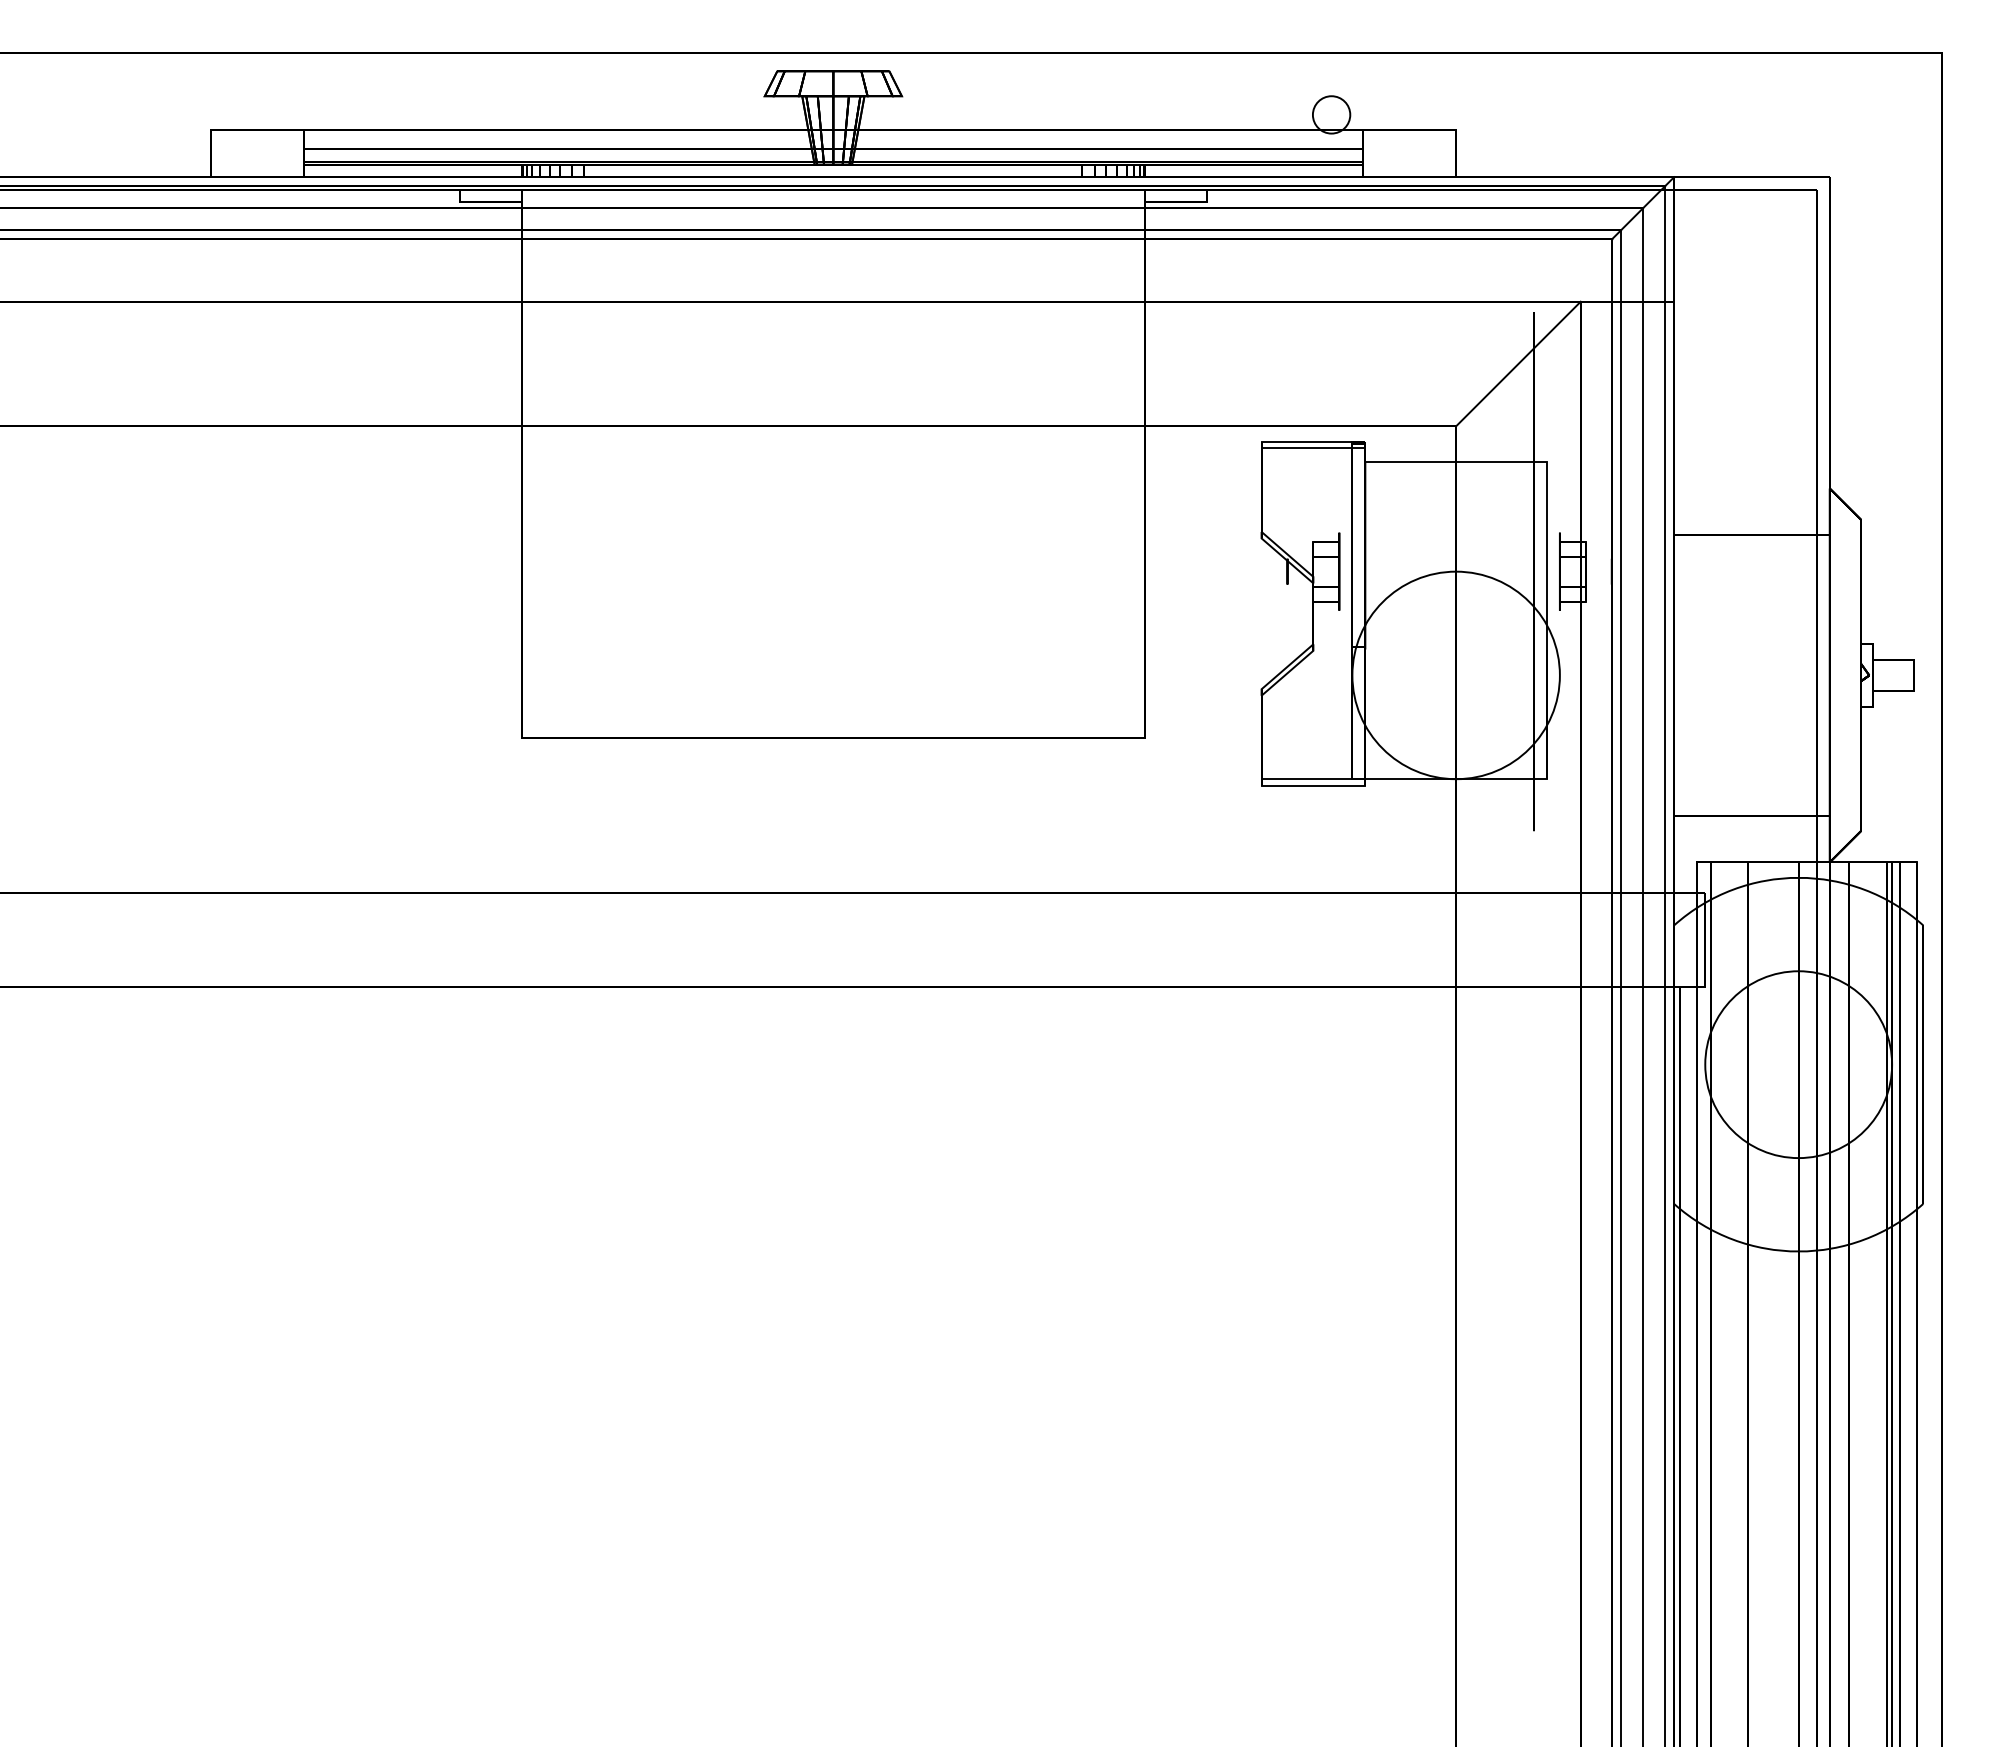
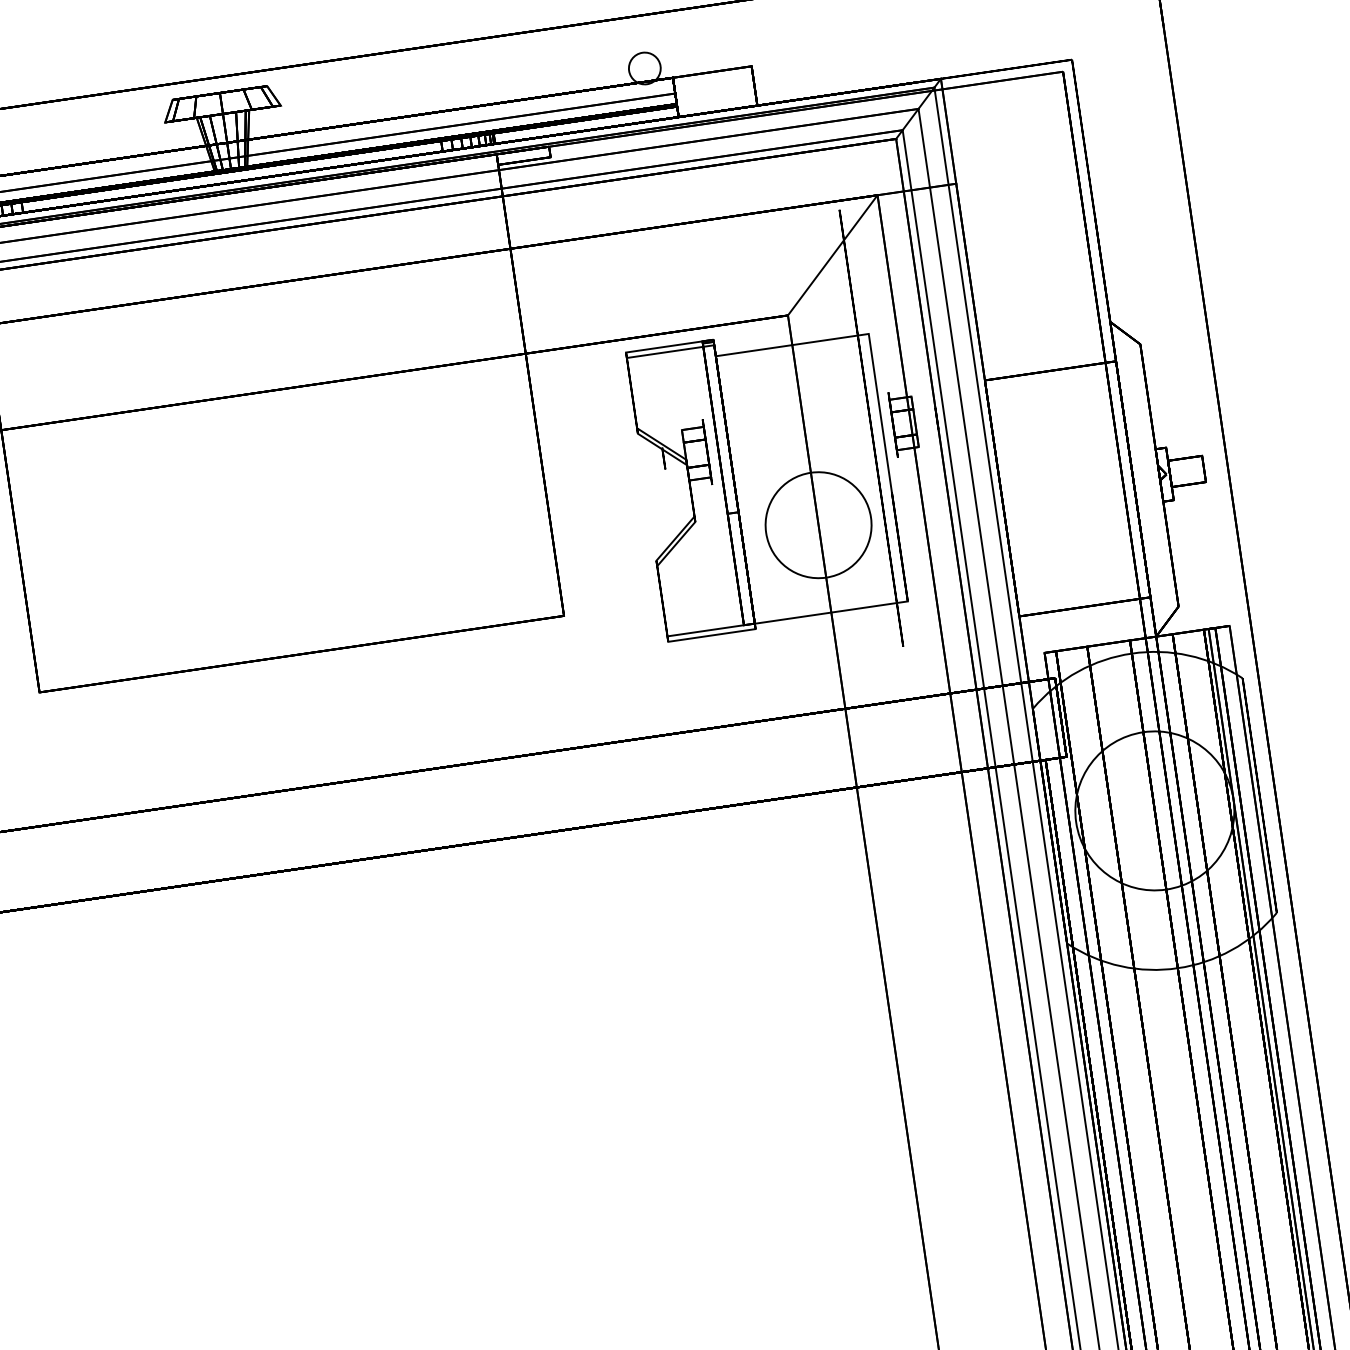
circle: (1455, 675) -> (818, 525), size x0.6

